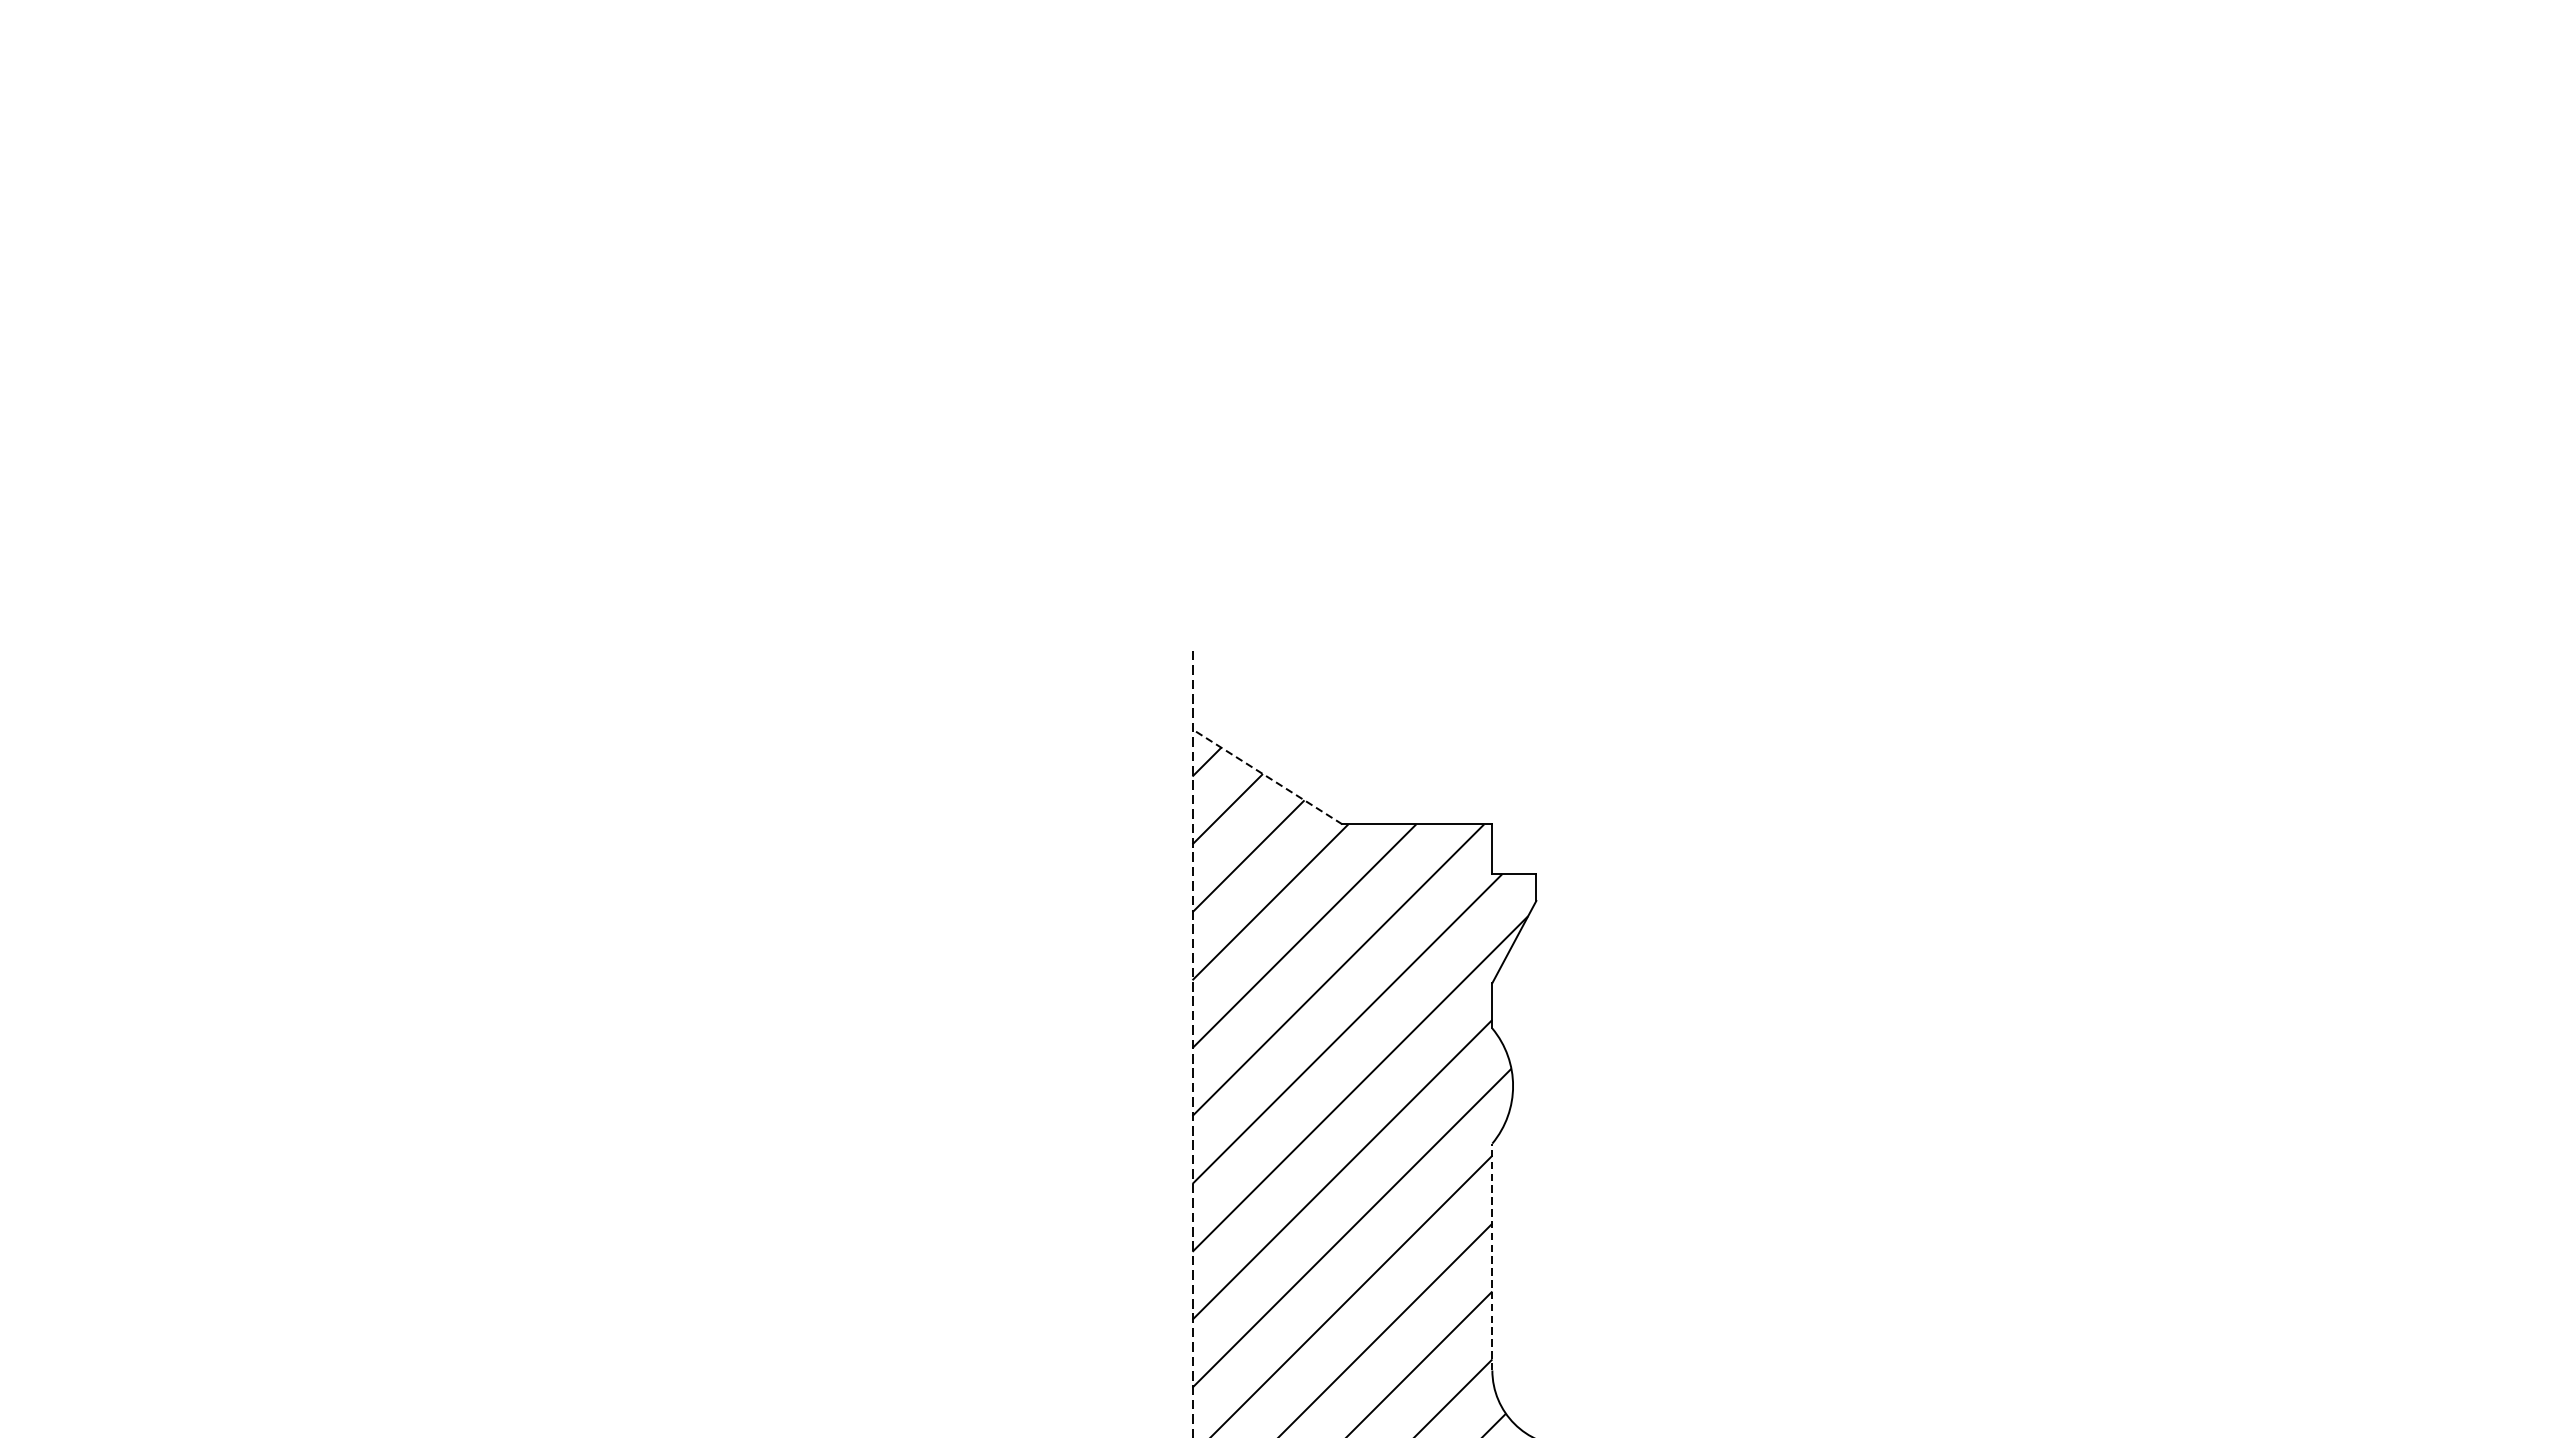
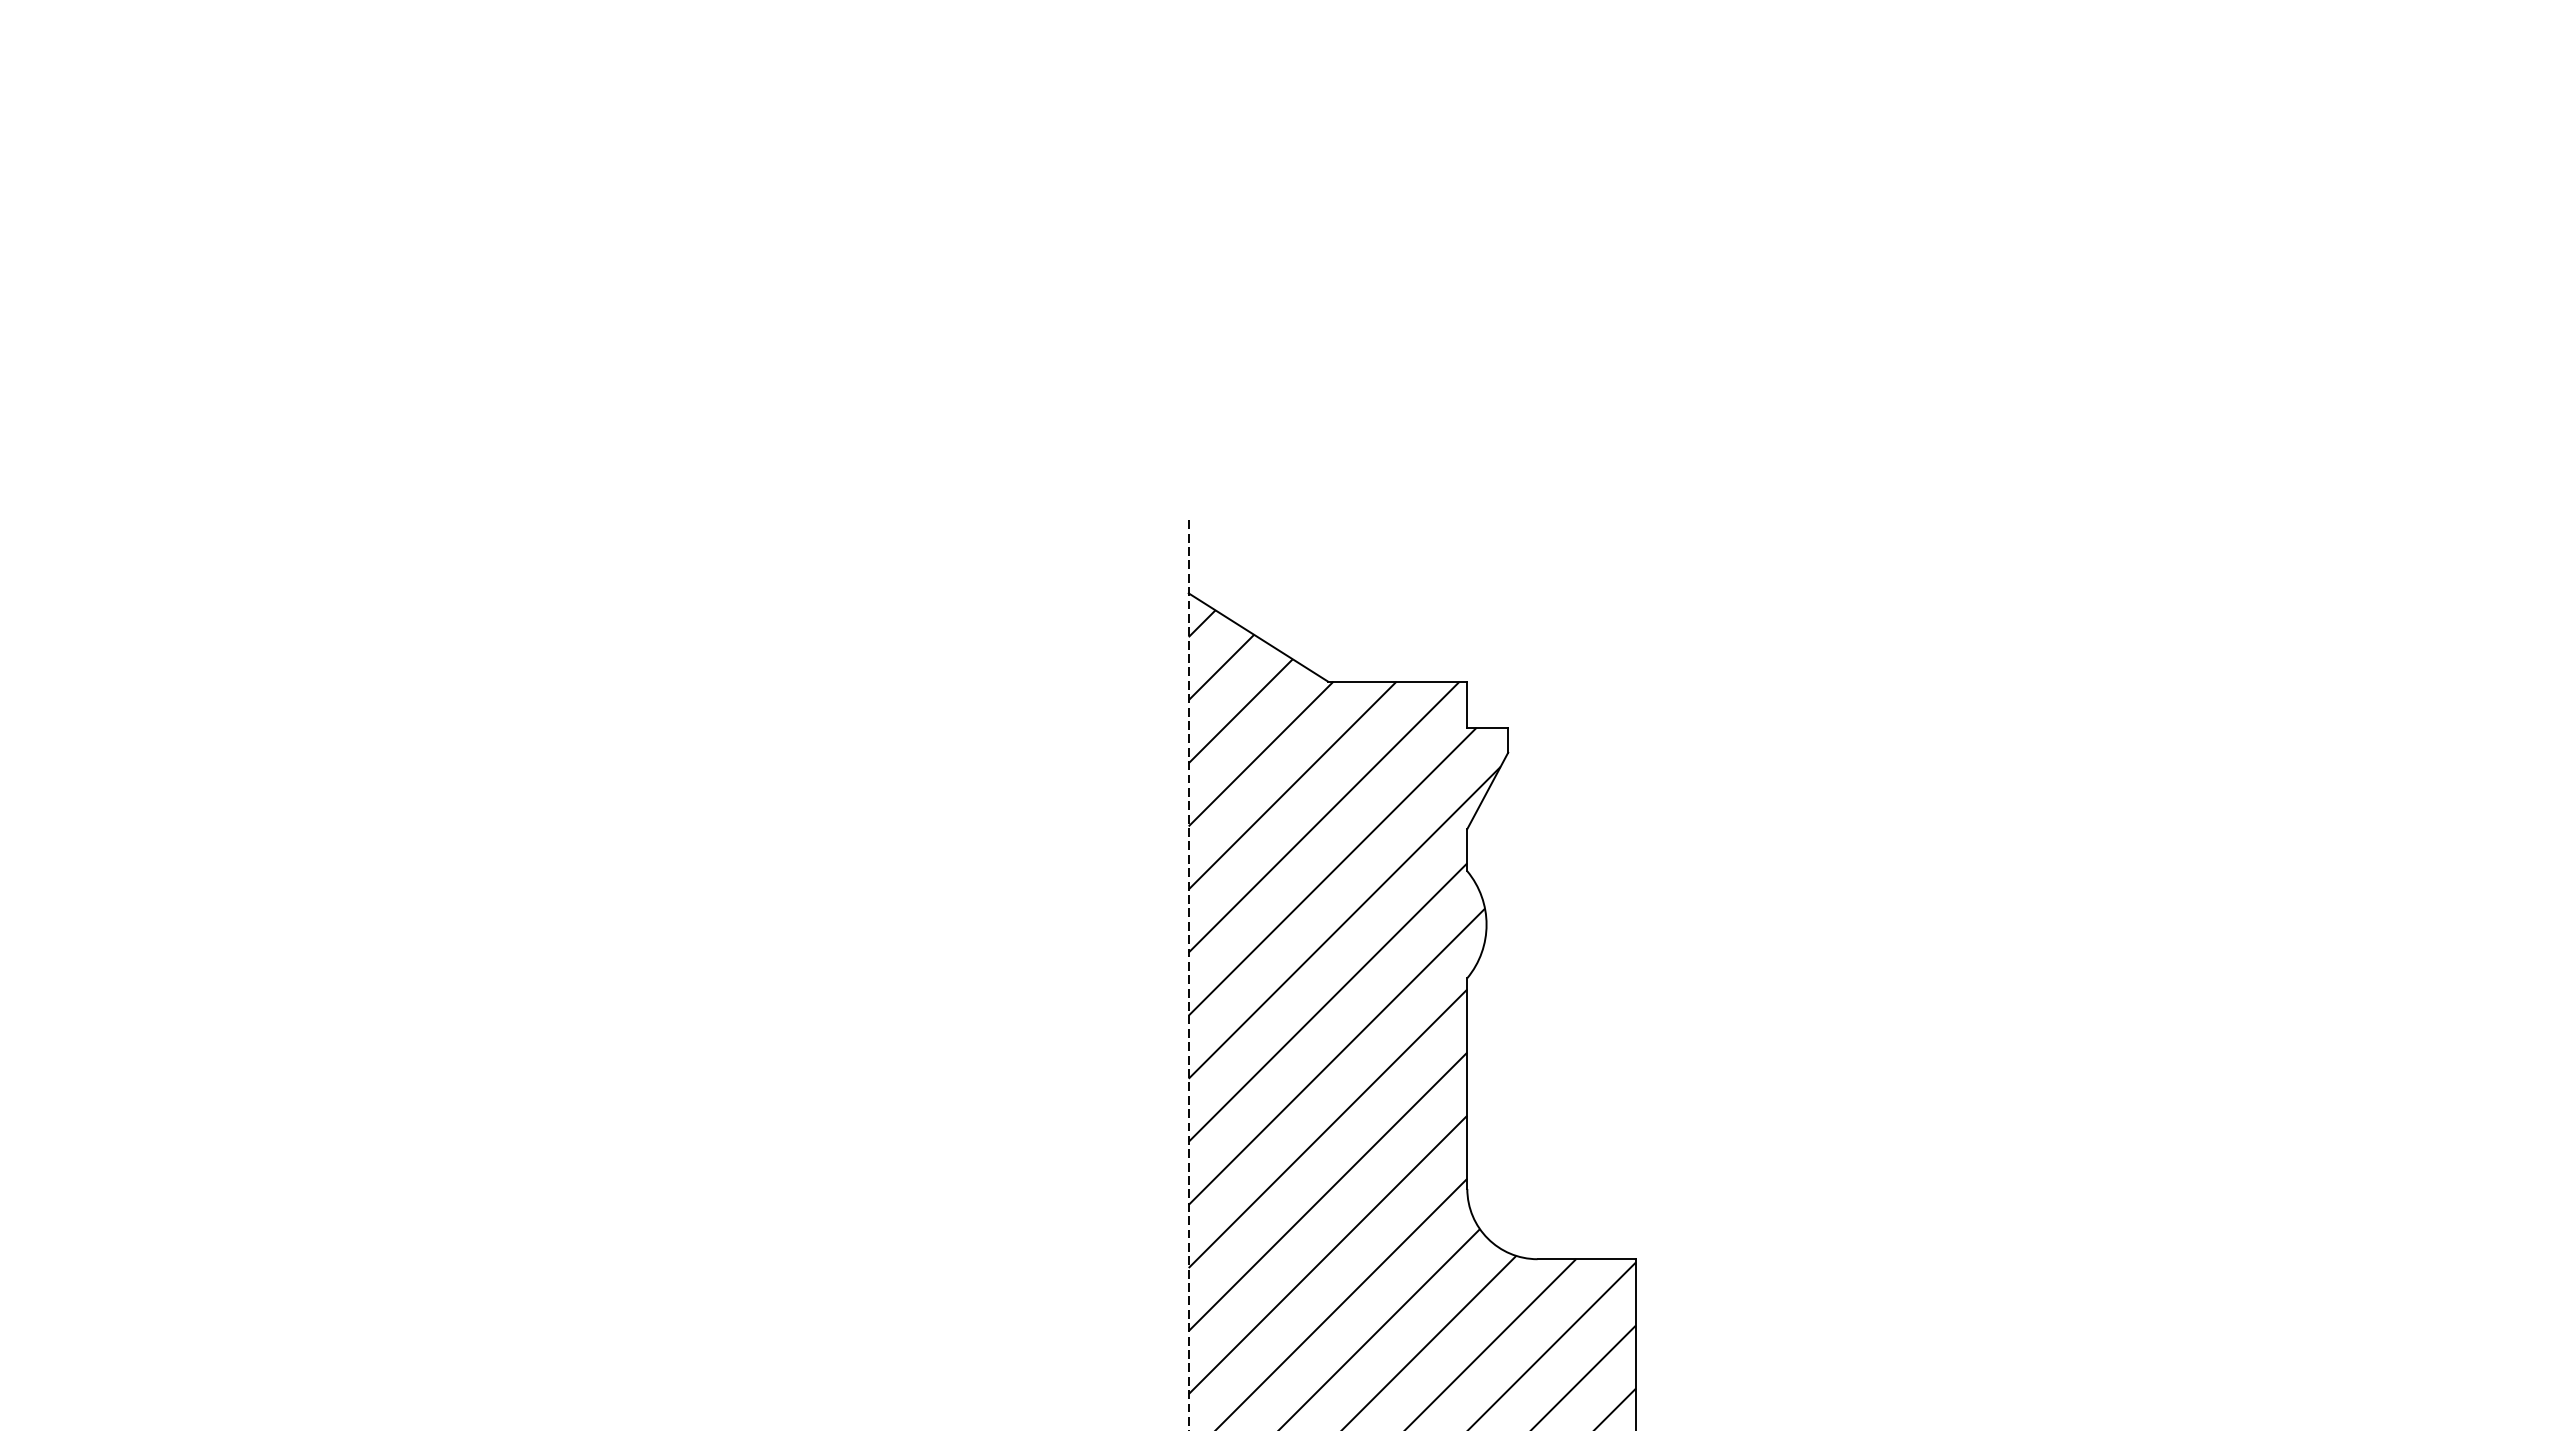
line: (1266, 776) -> (1257, 637), dashed -> solid
line: (1492, 1256) -> (1467, 1083), dashed -> solid

